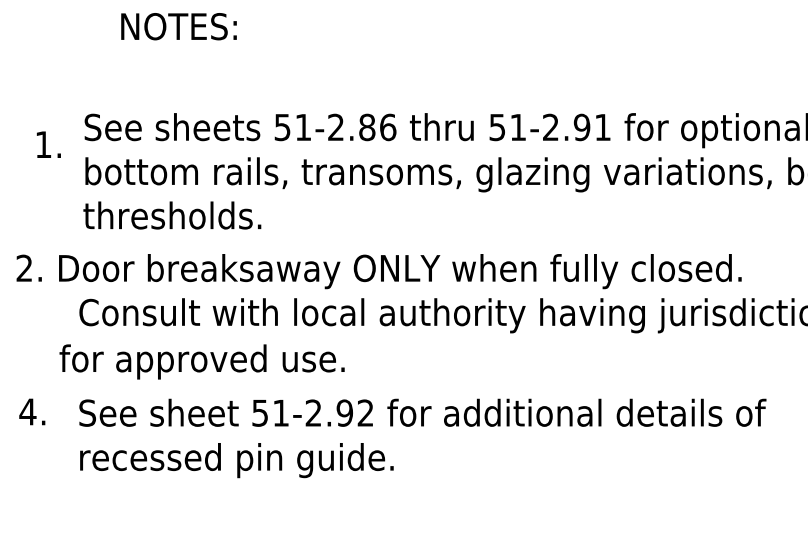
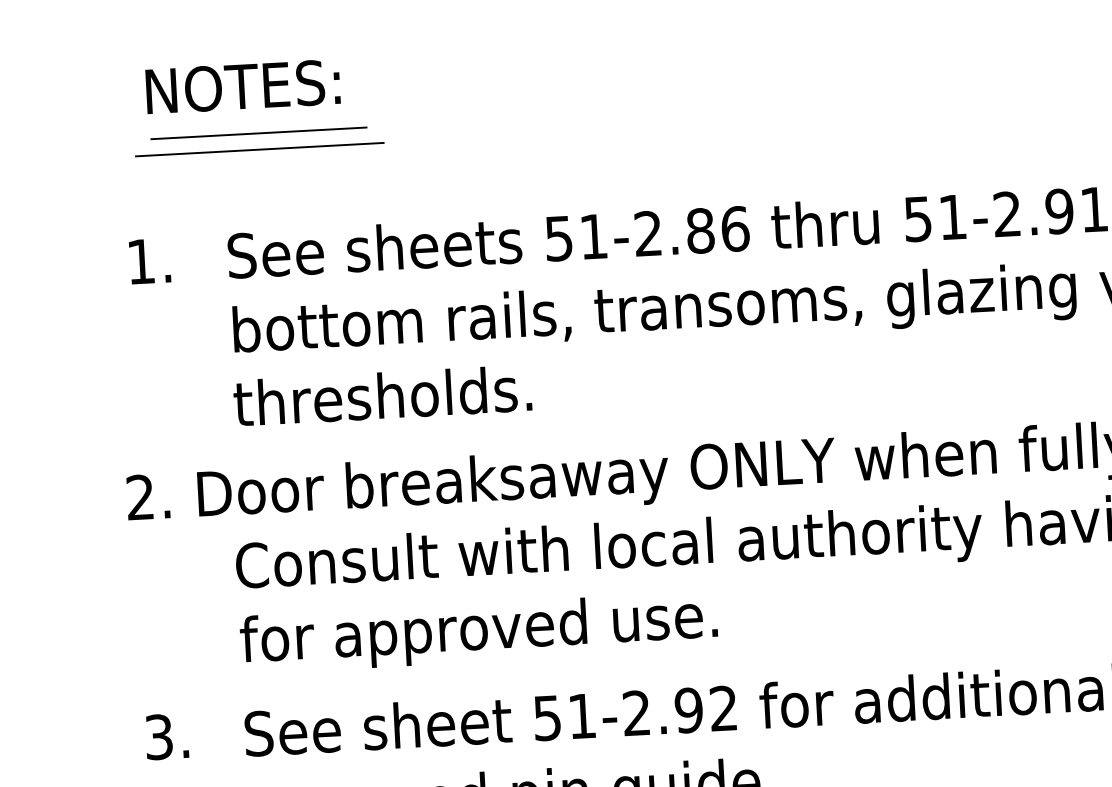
text: (178, 26) -> (242, 86), moved
line: (106, 54) -> (258, 132), added
line: (106, 64) -> (258, 149), added
text: (48, 144) -> (149, 260), moved
text: (201, 361) -> (477, 631), moved
text: (27, 411) -> (158, 736), 4. -> 3.

